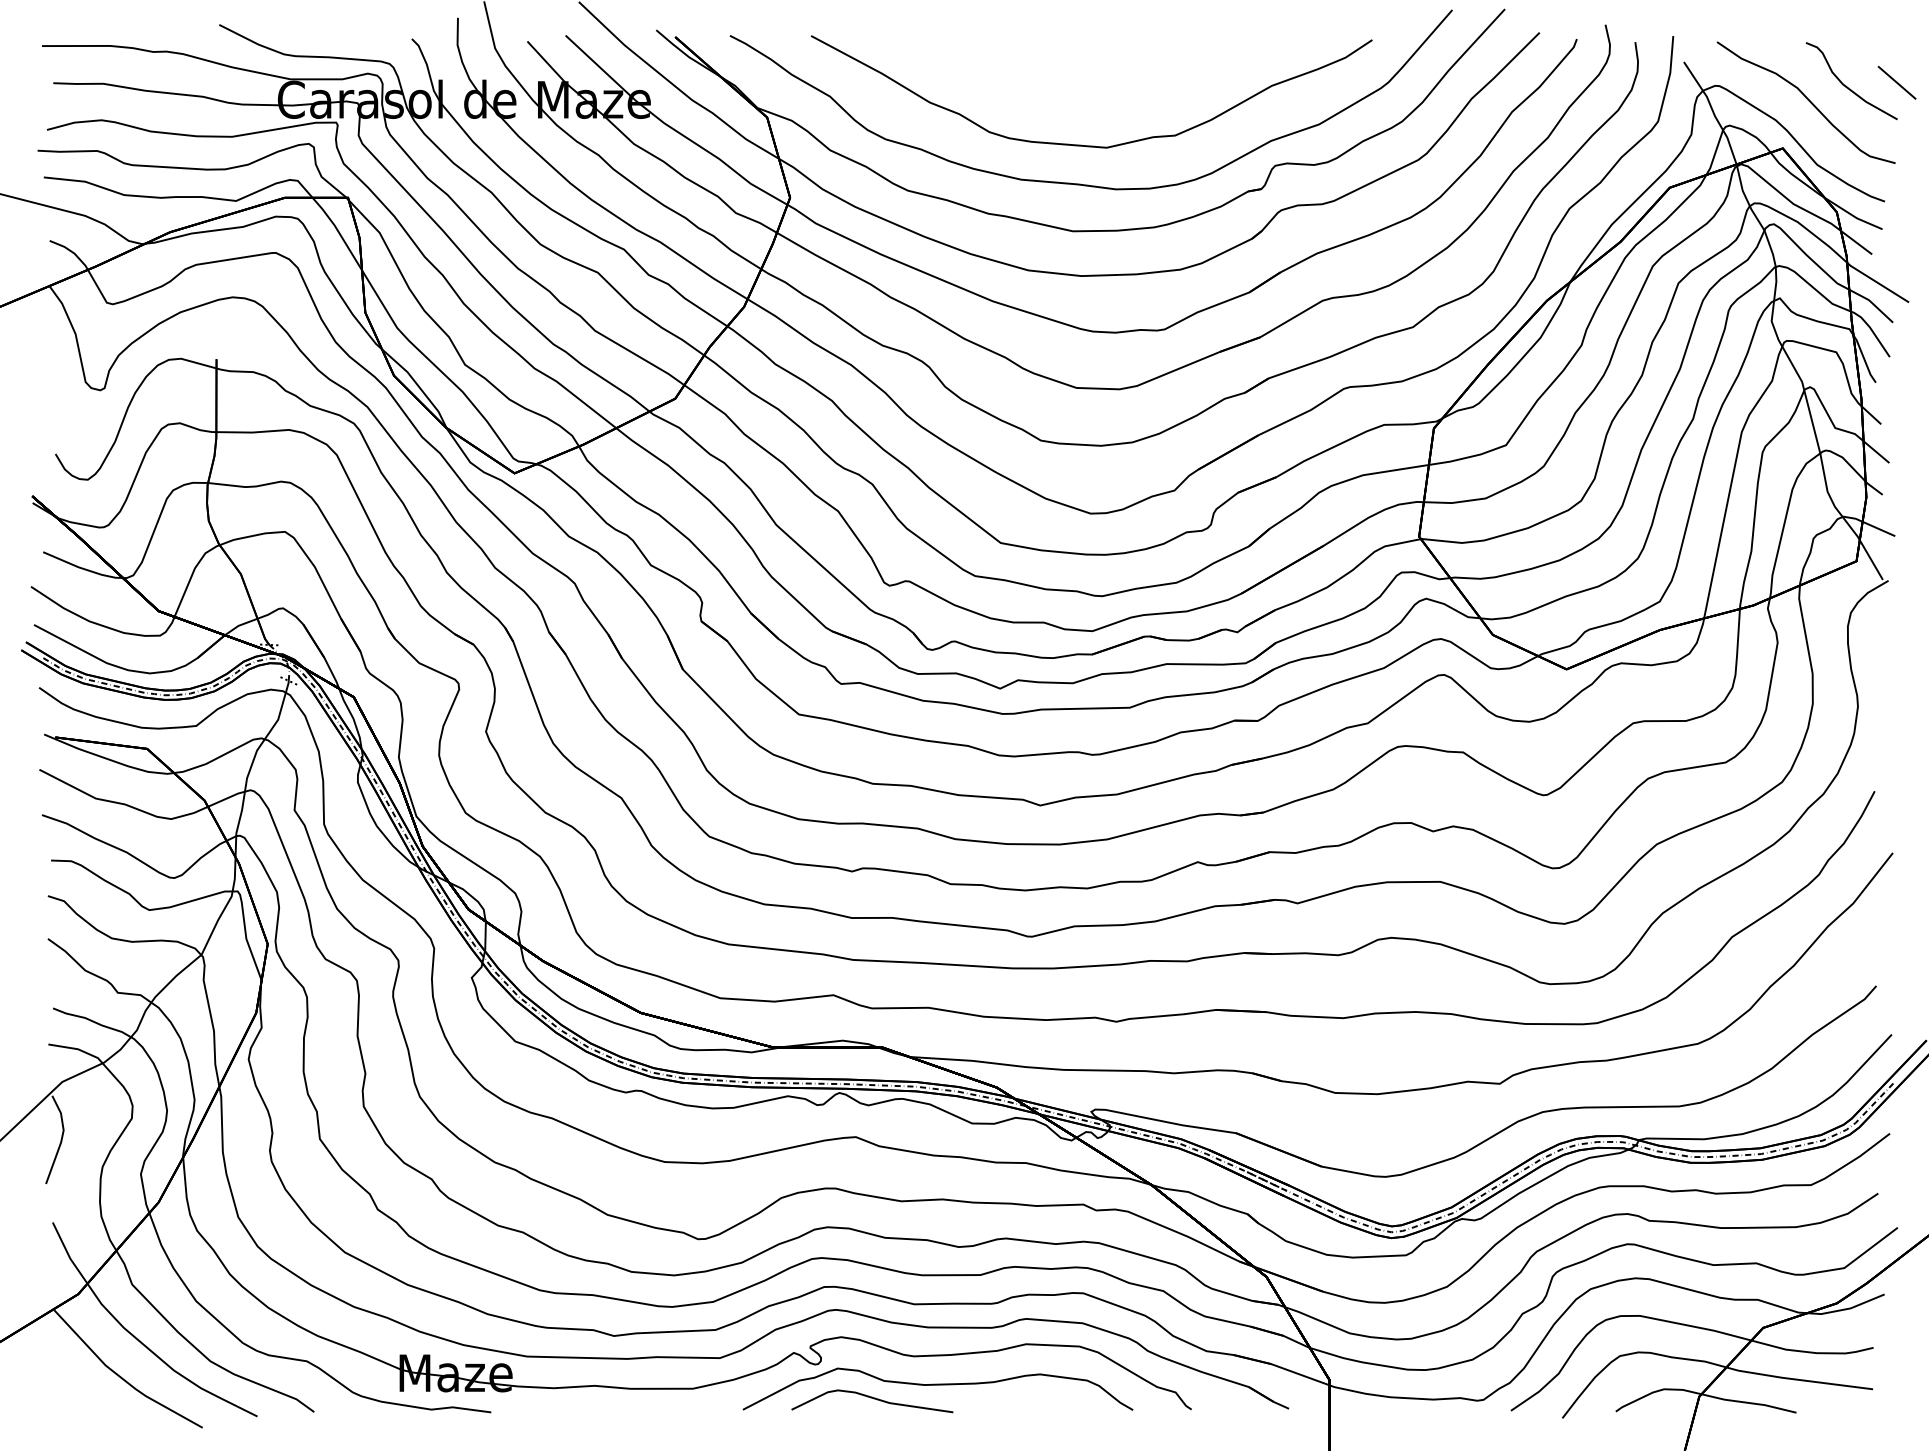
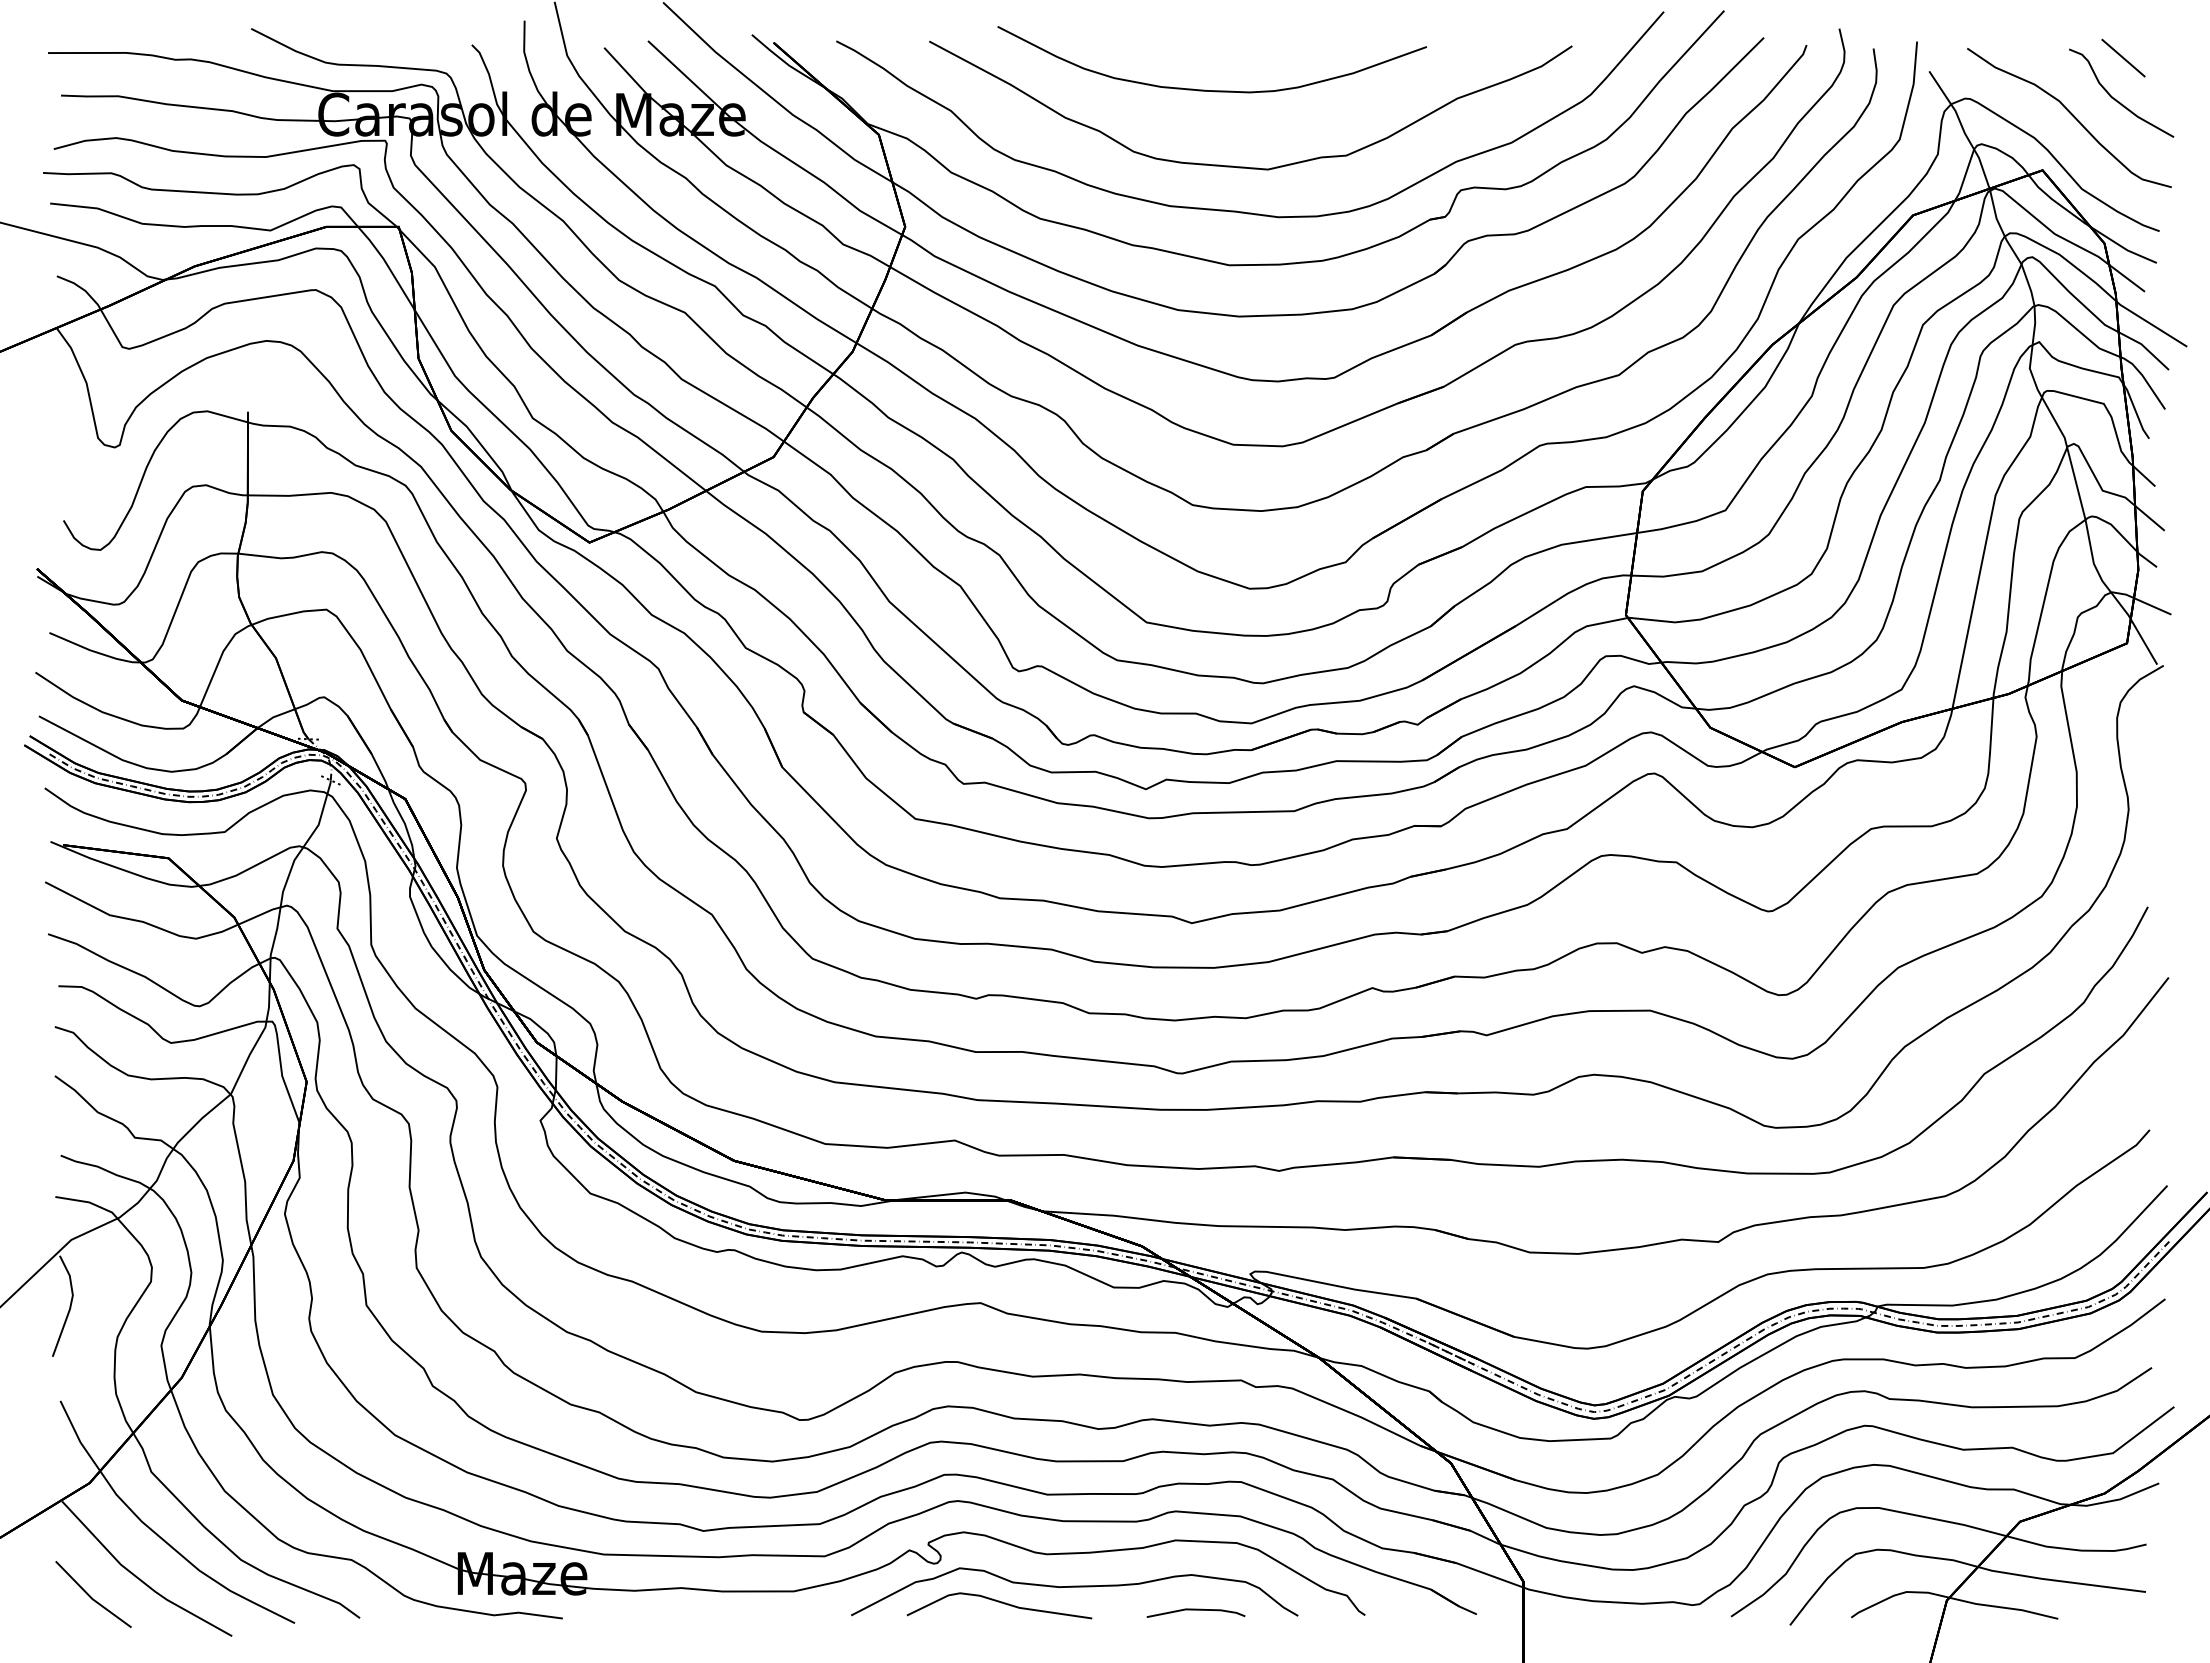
curve: (1052, 77) -> (1205, 89), added
line: (1897, 82) -> (2123, 57), moved
line: (79, 1393) -> (91, 1596), added
line: (1043, 1405) -> (1195, 1610), added

